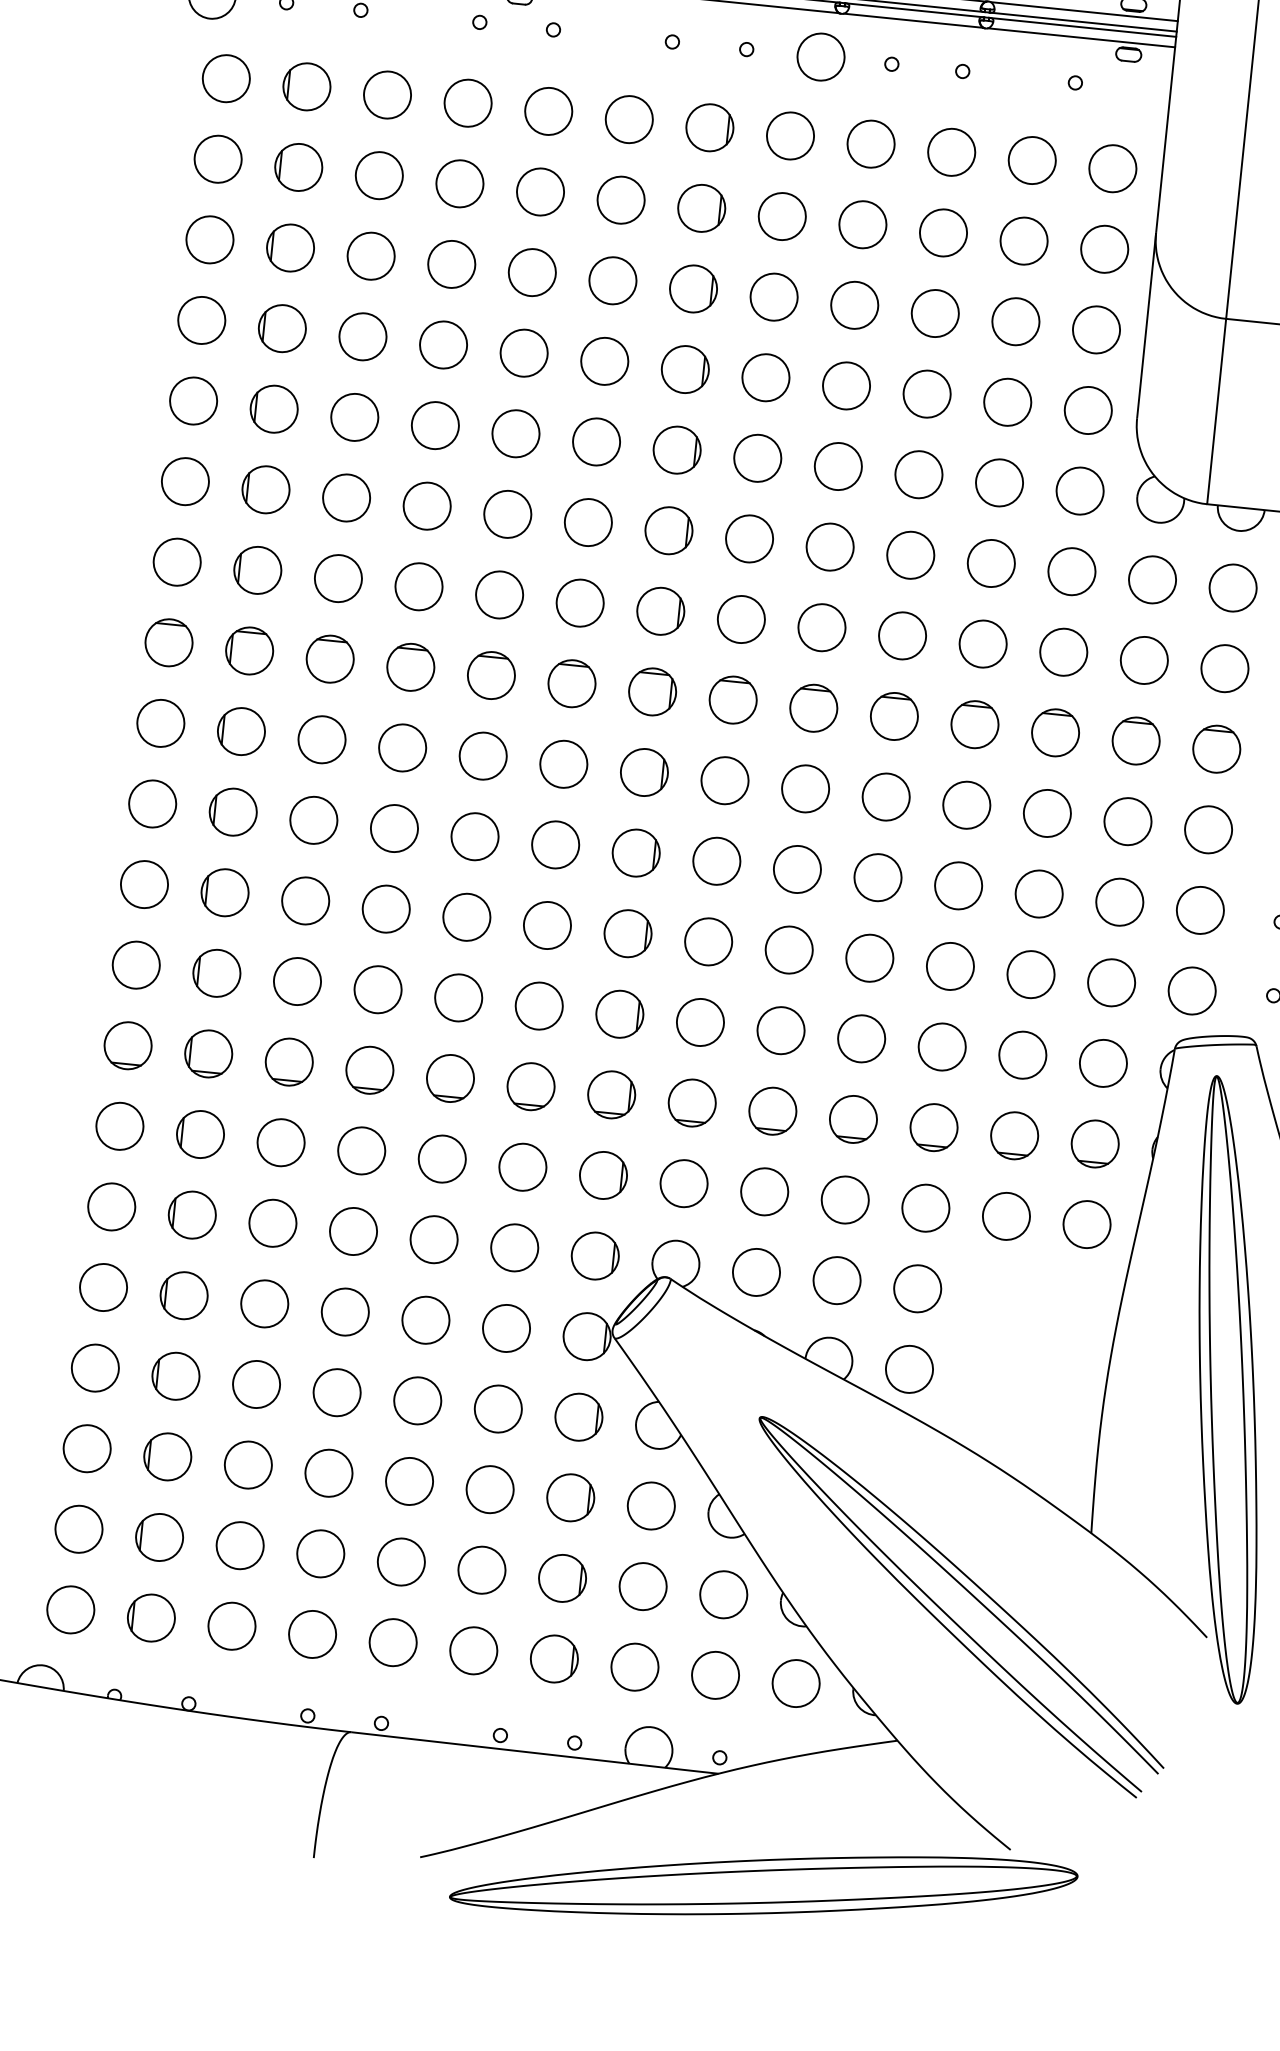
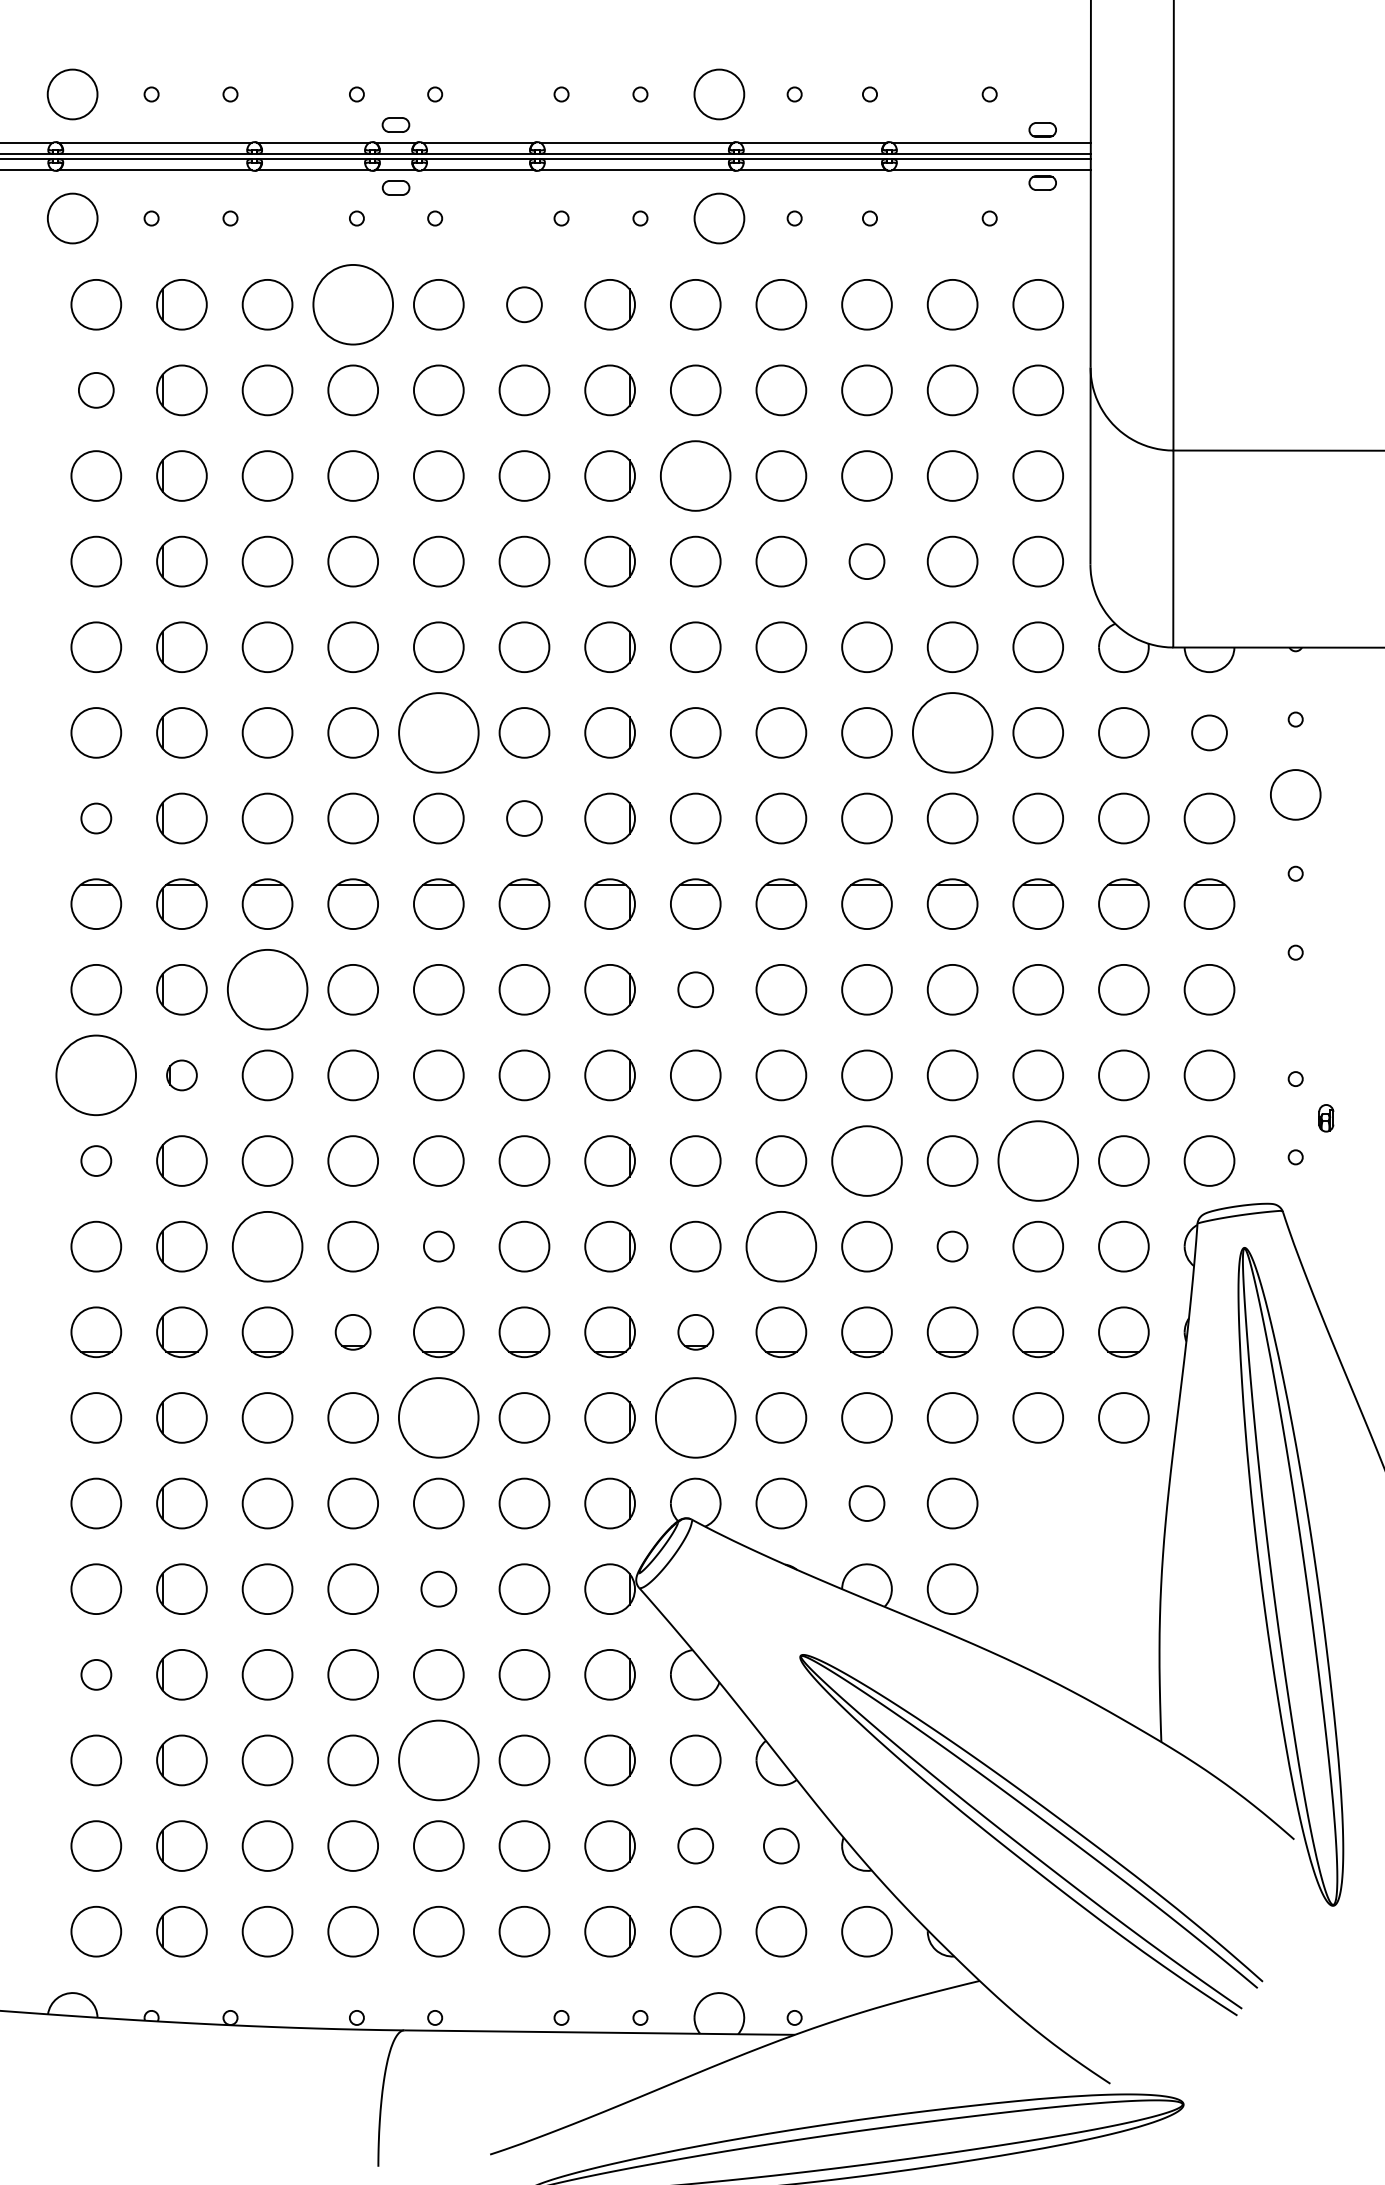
circle: (468, 103) -> (353, 304), size x1.6
circle: (629, 119) -> (524, 304), size x0.7
circle: (218, 159) -> (96, 390), size x0.7
circle: (773, 296) -> (695, 475), size x1.4
circle: (926, 393) -> (866, 561), size x0.7
circle: (507, 513) -> (438, 732), size x1.6
circle: (177, 562) -> (96, 818), size x0.6
circle: (991, 563) -> (952, 732), size x1.6
circle: (1233, 587) -> (1209, 732), size x0.7
circle: (580, 603) -> (524, 818), size x0.7
circle: (321, 739) -> (267, 989), size x1.6
circle: (724, 780) -> (695, 989), size x0.7
circle: (152, 804) -> (96, 1075), size x1.6
part: (232, 812) -> (181, 1075), size x0.6
circle: (144, 884) -> (96, 1160), size x0.6
circle: (869, 957) -> (866, 1160), size x1.4
circle: (1031, 974) -> (1038, 1160), size x1.6
circle: (297, 981) -> (267, 1246), size x1.4
circle: (458, 997) -> (438, 1246), size x0.6
circle: (781, 1030) -> (781, 1246), size x1.4
circle: (942, 1046) -> (952, 1246), size x0.6
part: (369, 1070) -> (352, 1332), size x0.7
part: (692, 1103) -> (695, 1332), size x0.7
circle: (442, 1158) -> (438, 1417), size x1.6
circle: (683, 1183) -> (695, 1417), size x1.6
circle: (836, 1280) -> (866, 1503), size x0.7
circle: (425, 1320) -> (438, 1589), size x0.7
circle: (95, 1367) -> (96, 1674), size x0.6
circle: (409, 1481) -> (438, 1760), size x1.6
circle: (642, 1586) -> (695, 1845), size x0.7
circle: (723, 1594) -> (781, 1845), size x0.7

